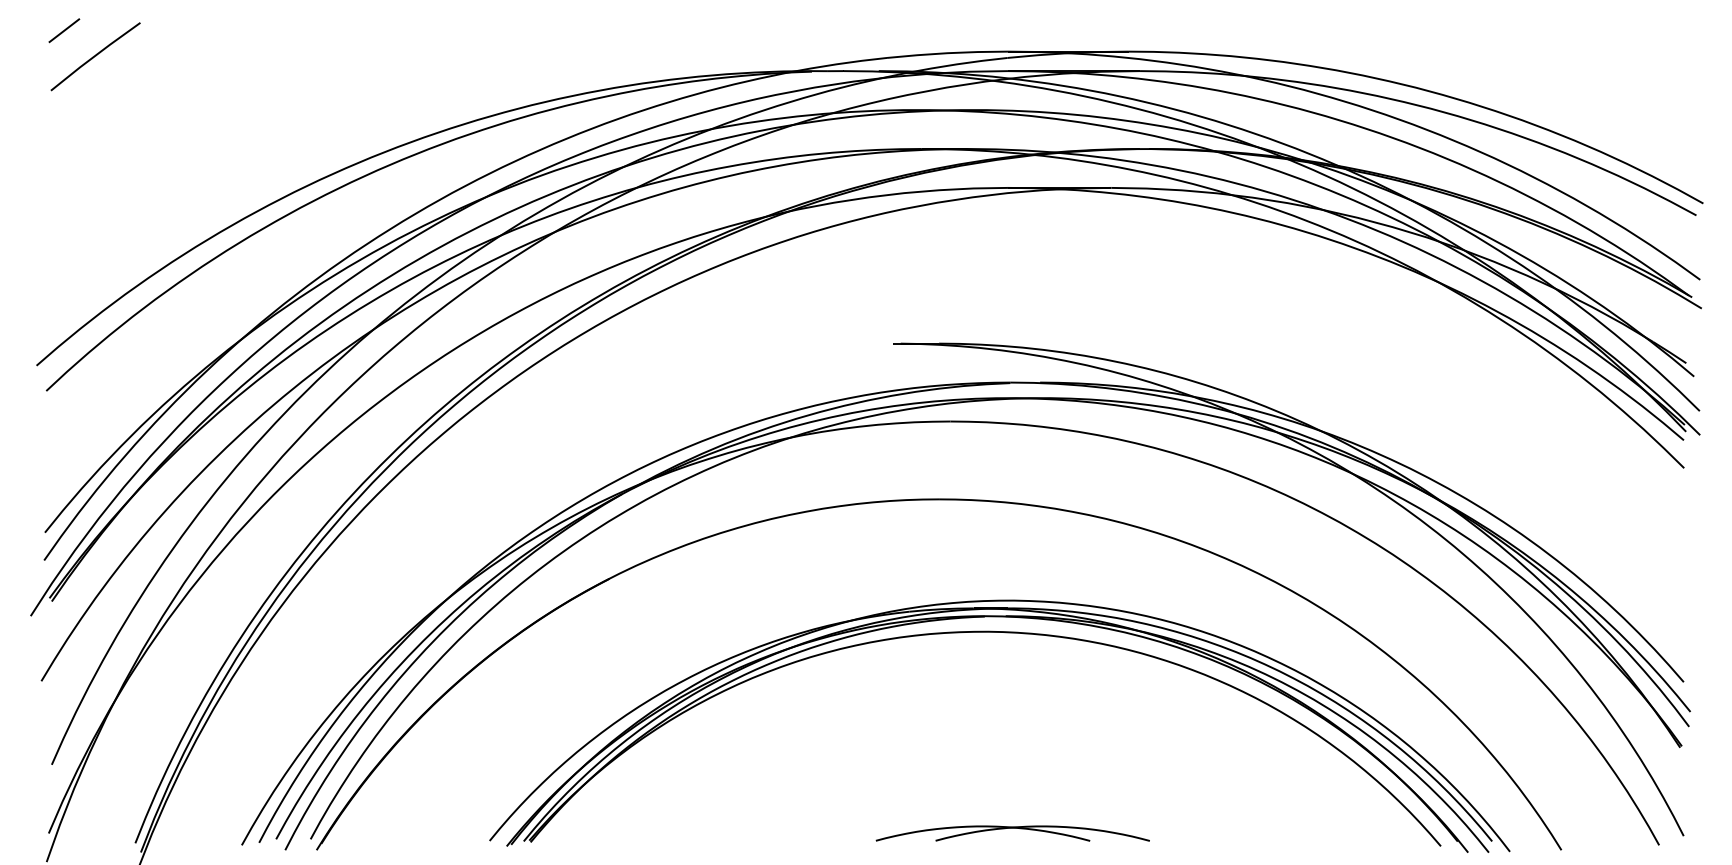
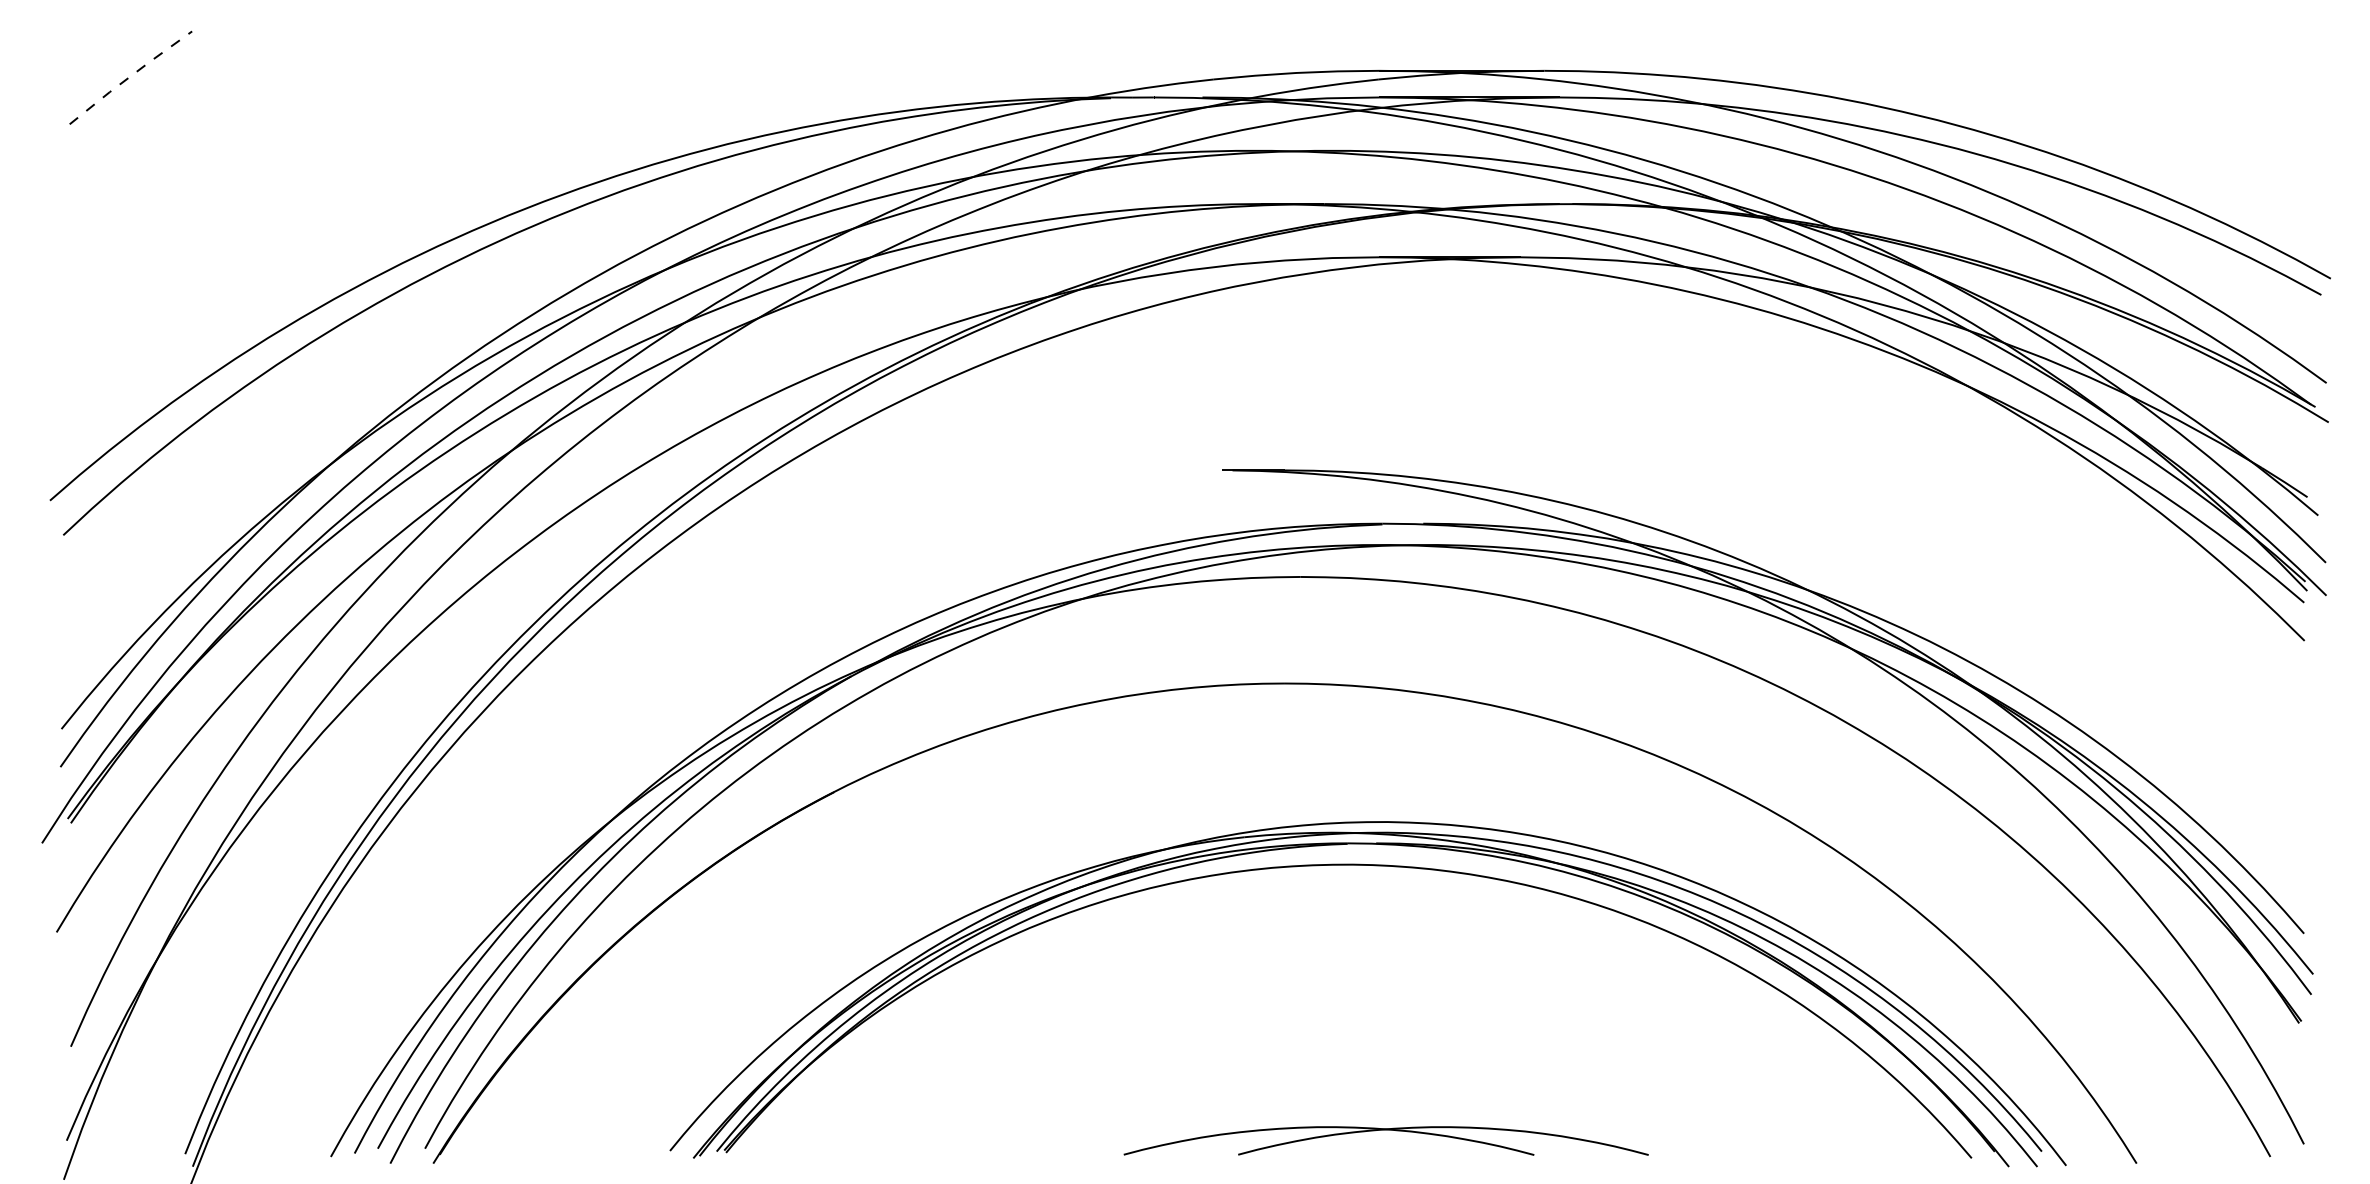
line: (64, 30) -> (88, 41), removed
line: (95, 55) -> (130, 76), solid -> dashed
part: (1012, 833) -> (1385, 1140), size x1.4

